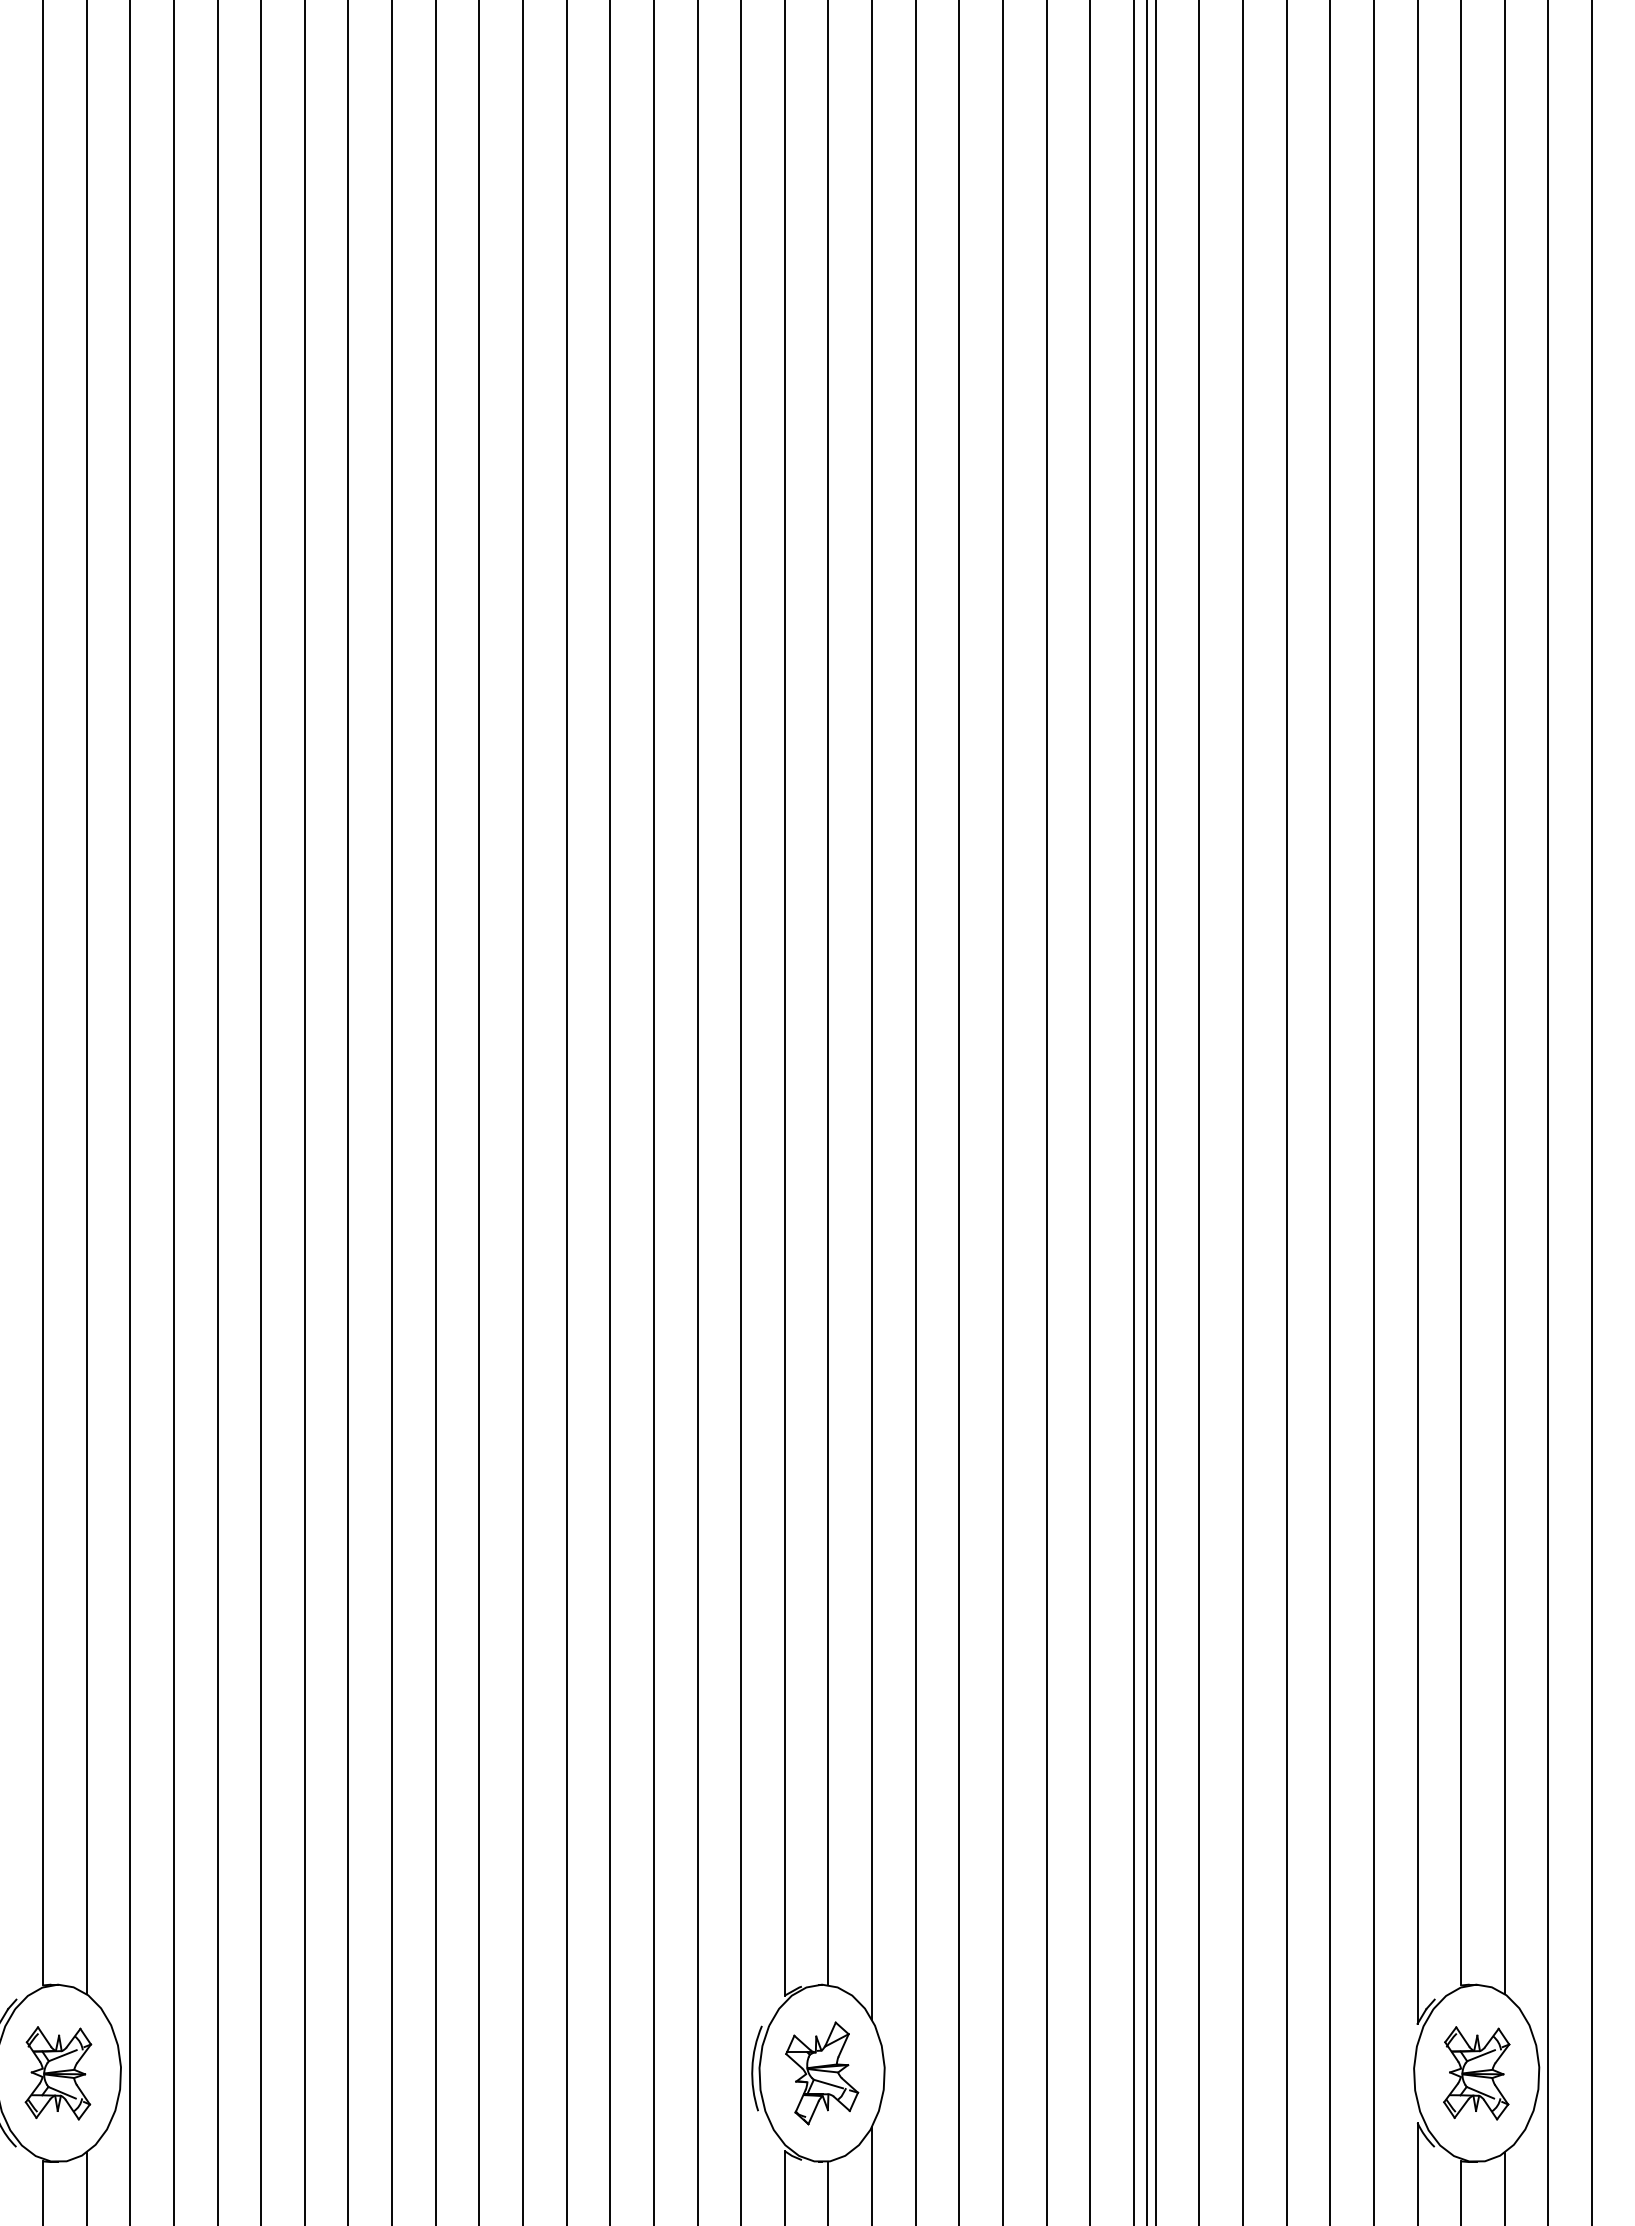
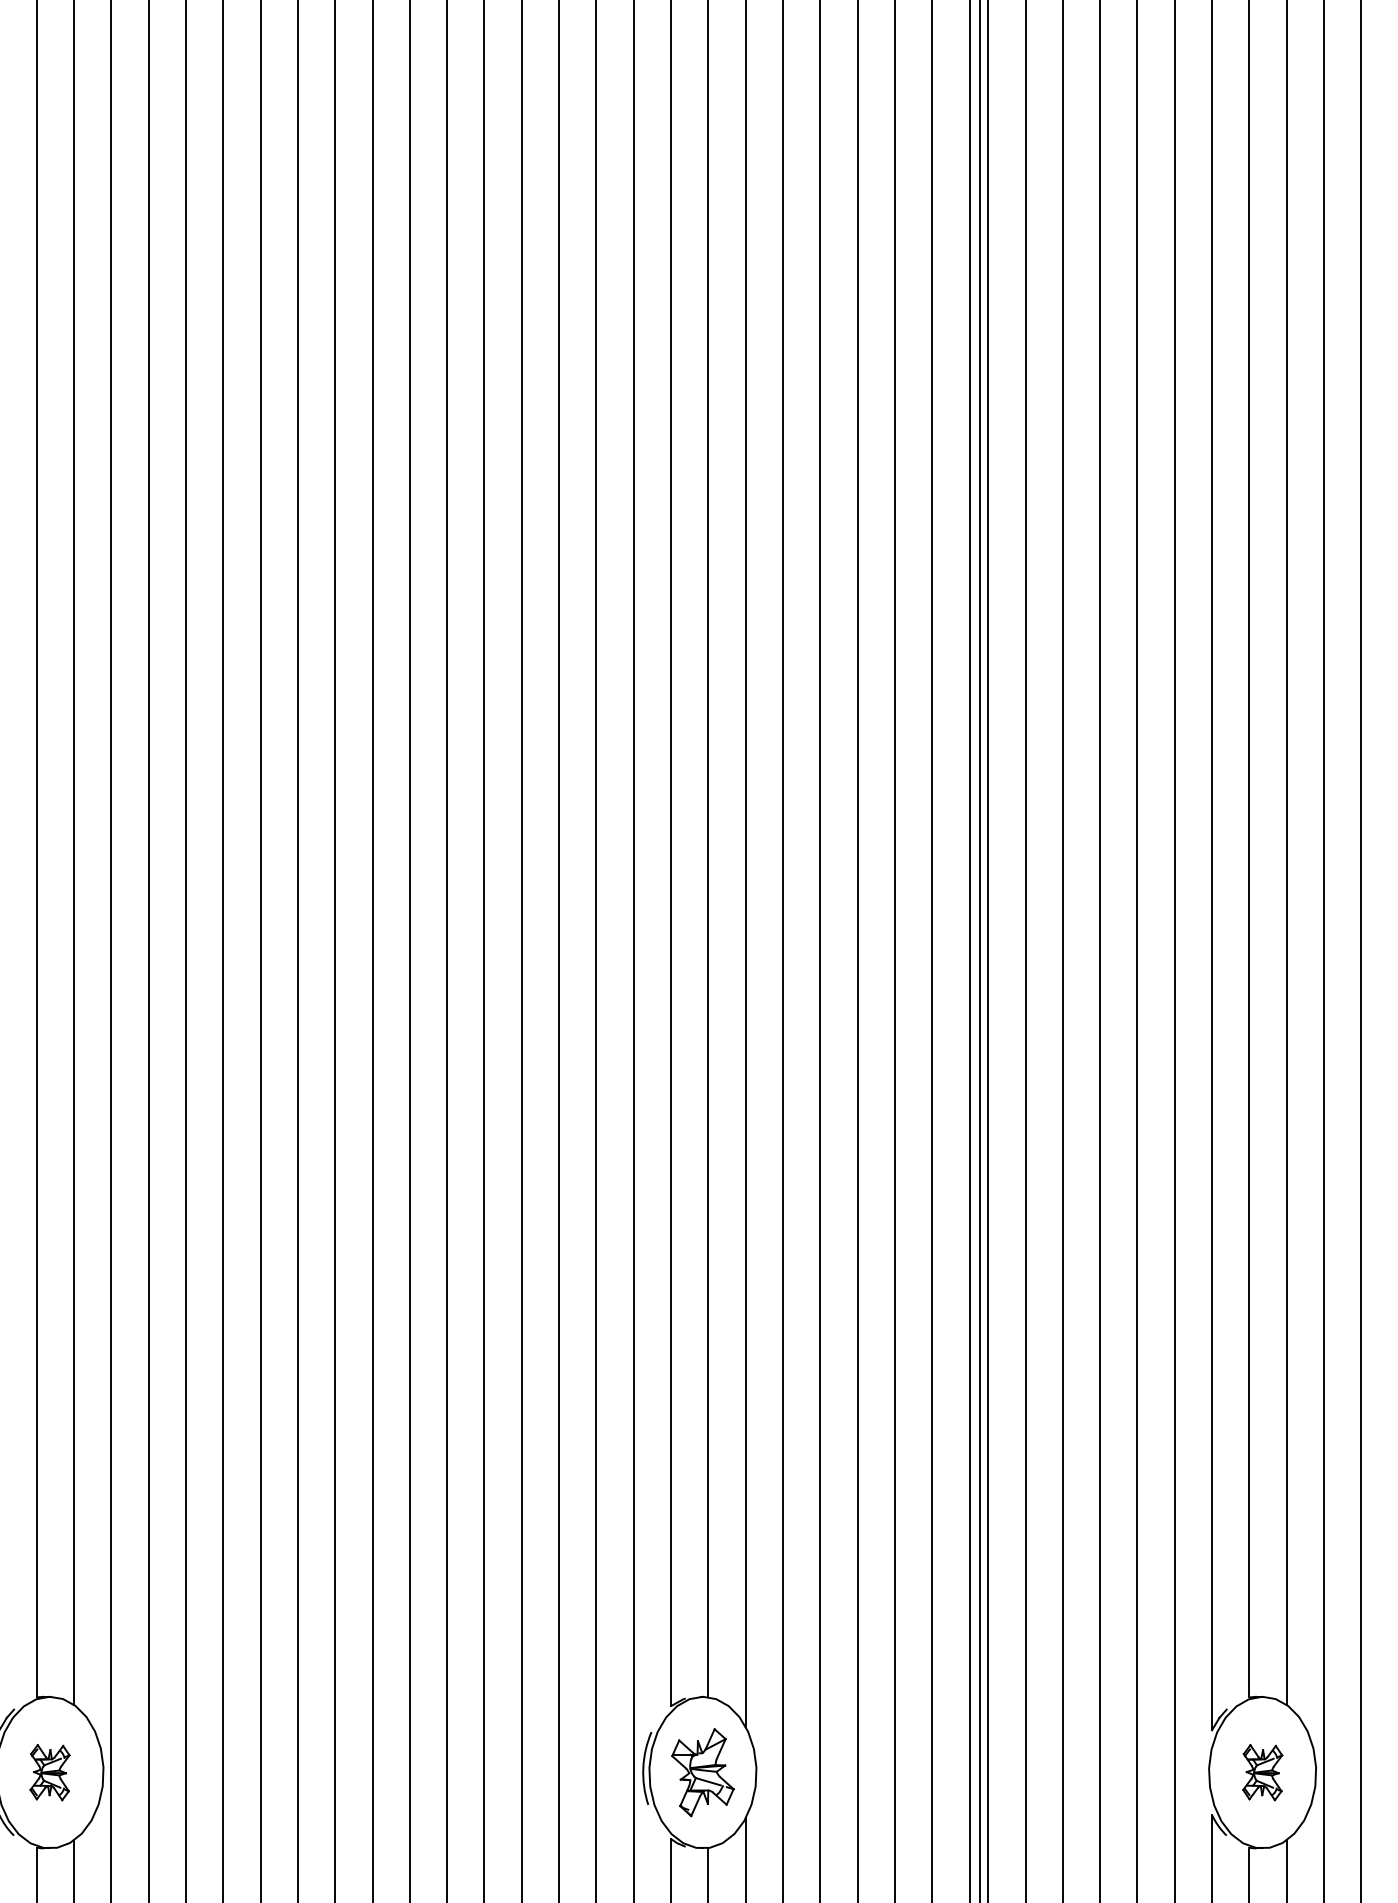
part: (58, 2073) -> (50, 1772), size x0.7
part: (1476, 2073) -> (1262, 1772), size x0.7

